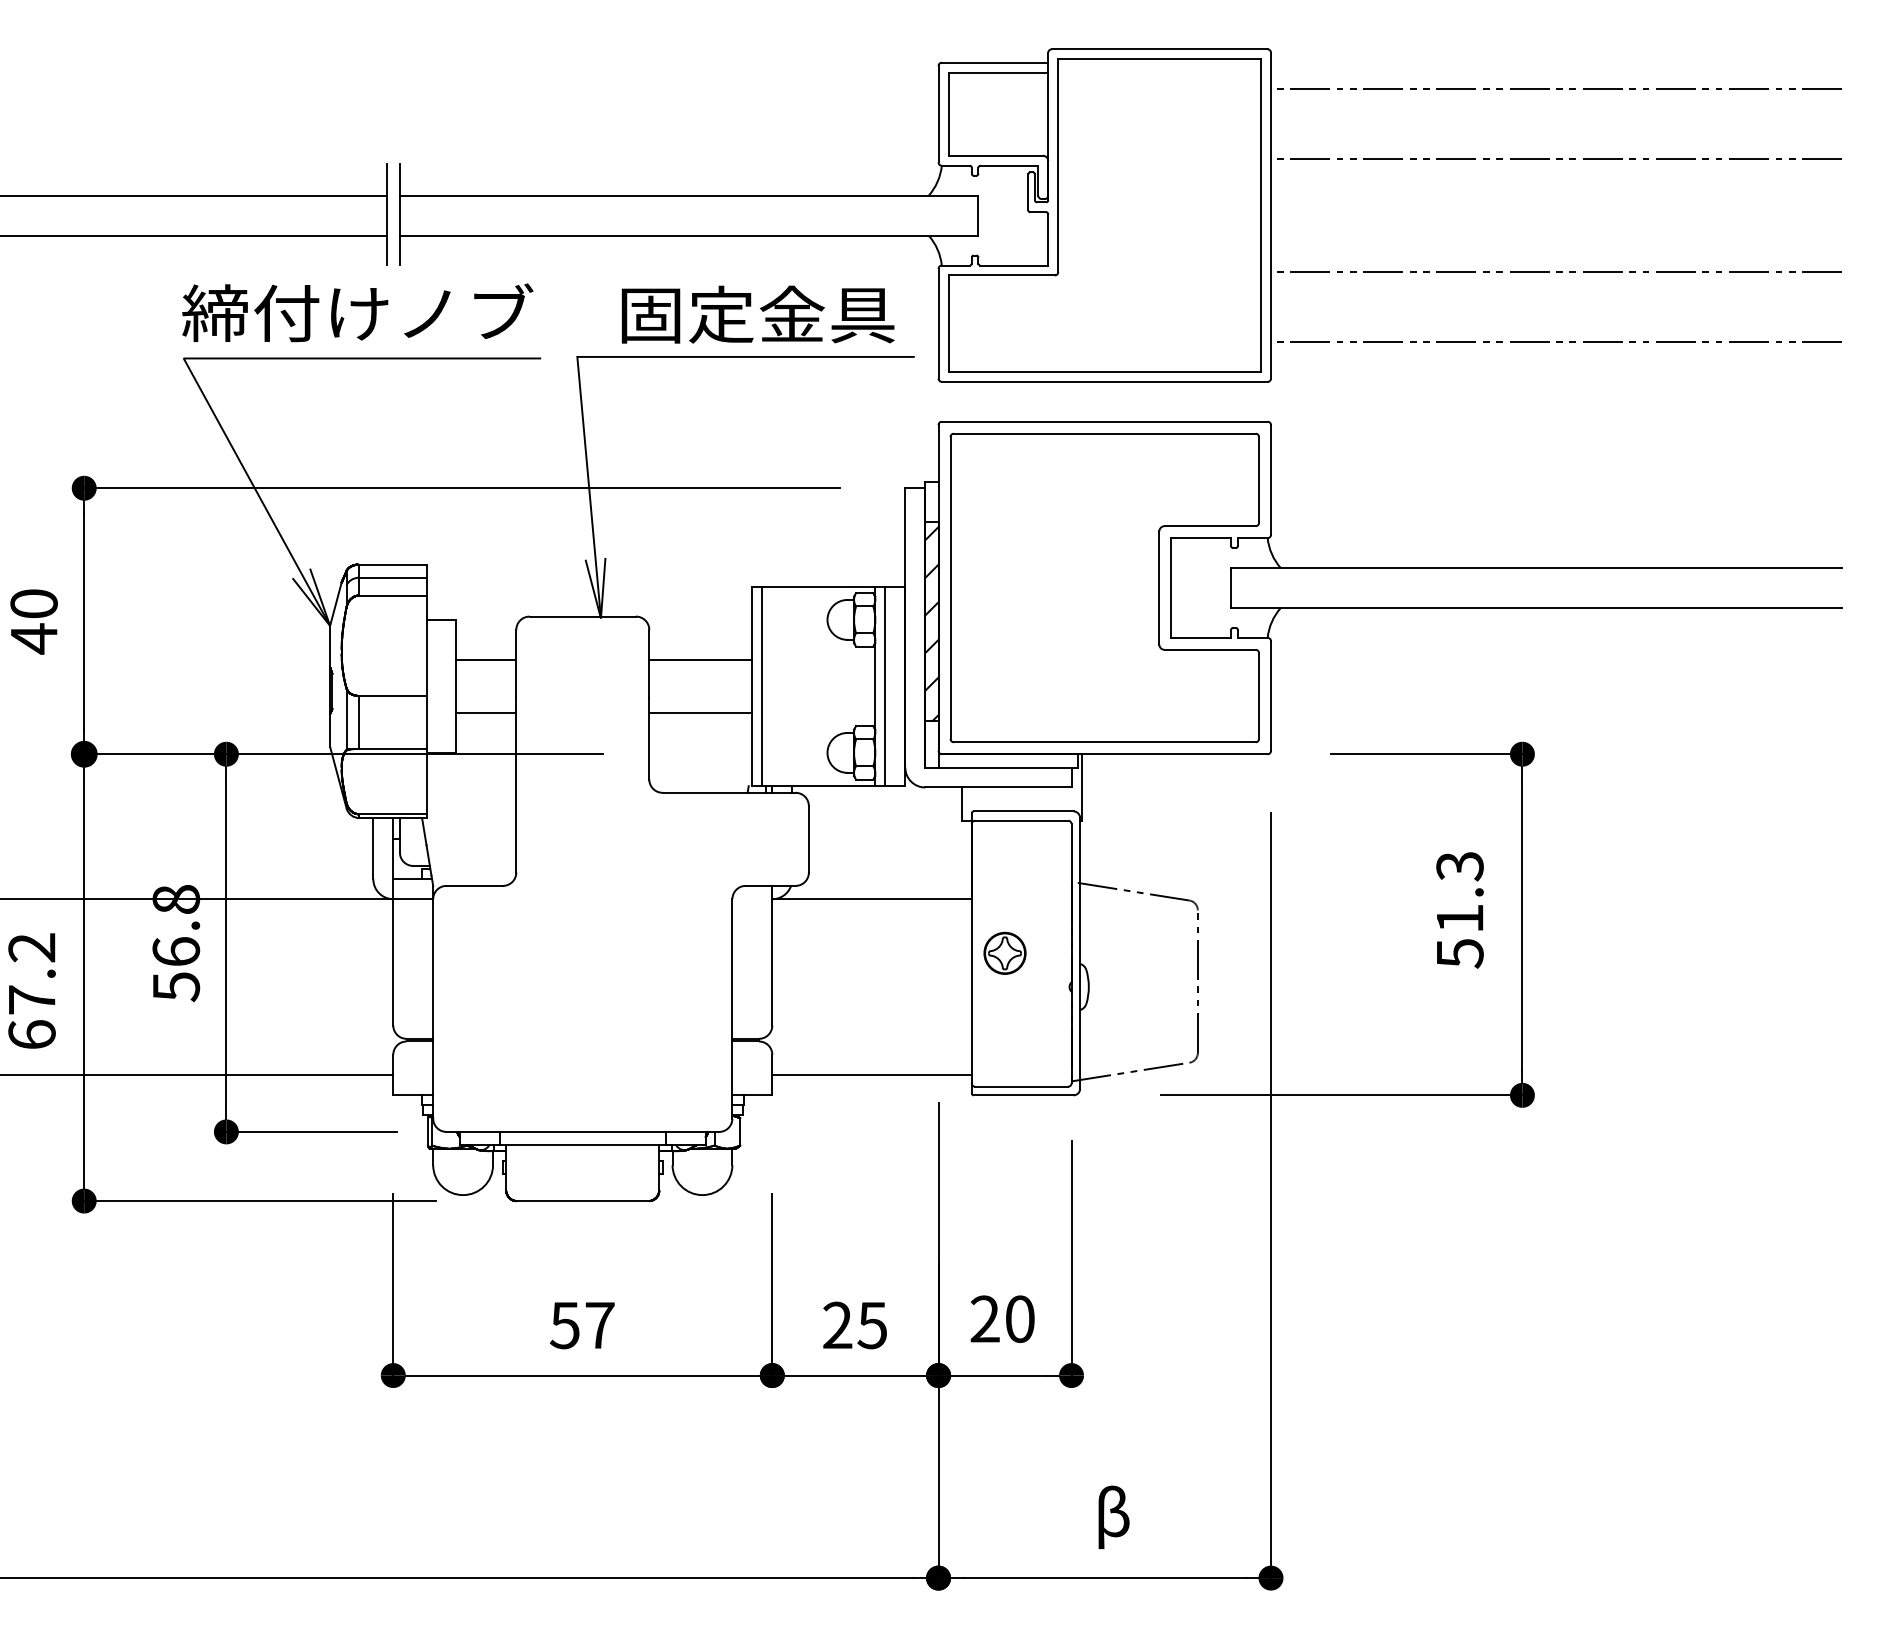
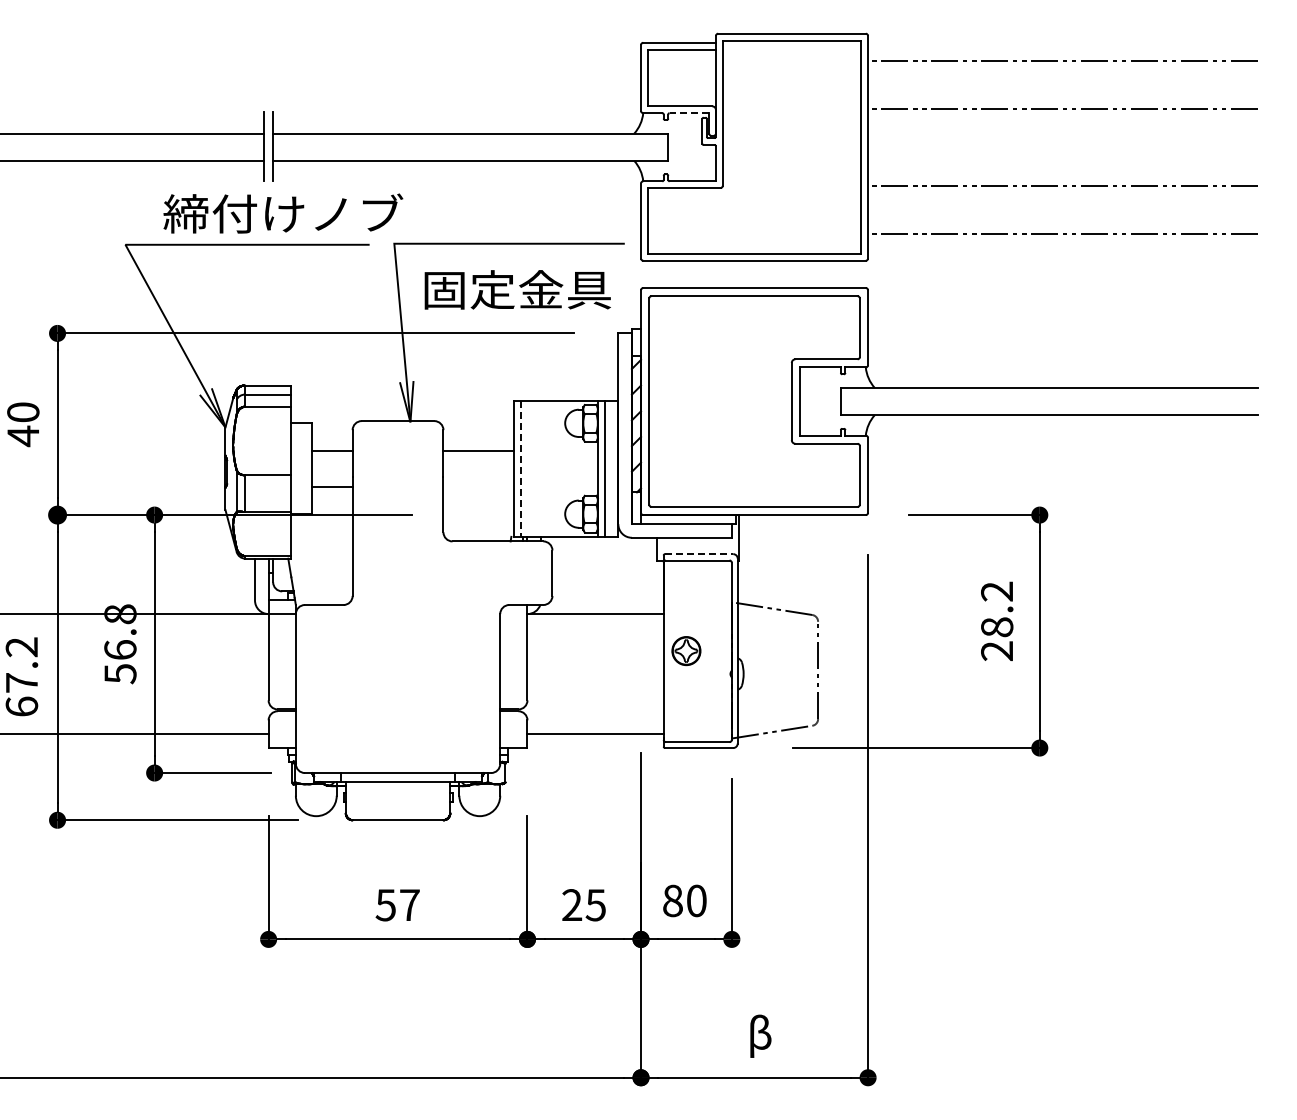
line: (1009, 166) -> (689, 113), solid -> dashed
text: (357, 312) -> (283, 213), moved
text: (757, 314) -> (517, 289), moved
line: (762, 687) -> (520, 469), solid -> dashed
line: (700, 712) -> (478, 486), removed
line: (1024, 811) -> (699, 554), solid -> dashed
text: (1460, 910) -> (997, 621), 51.3 -> 28.2
text: (984, 1318) -> (672, 900), 20 -> 80

